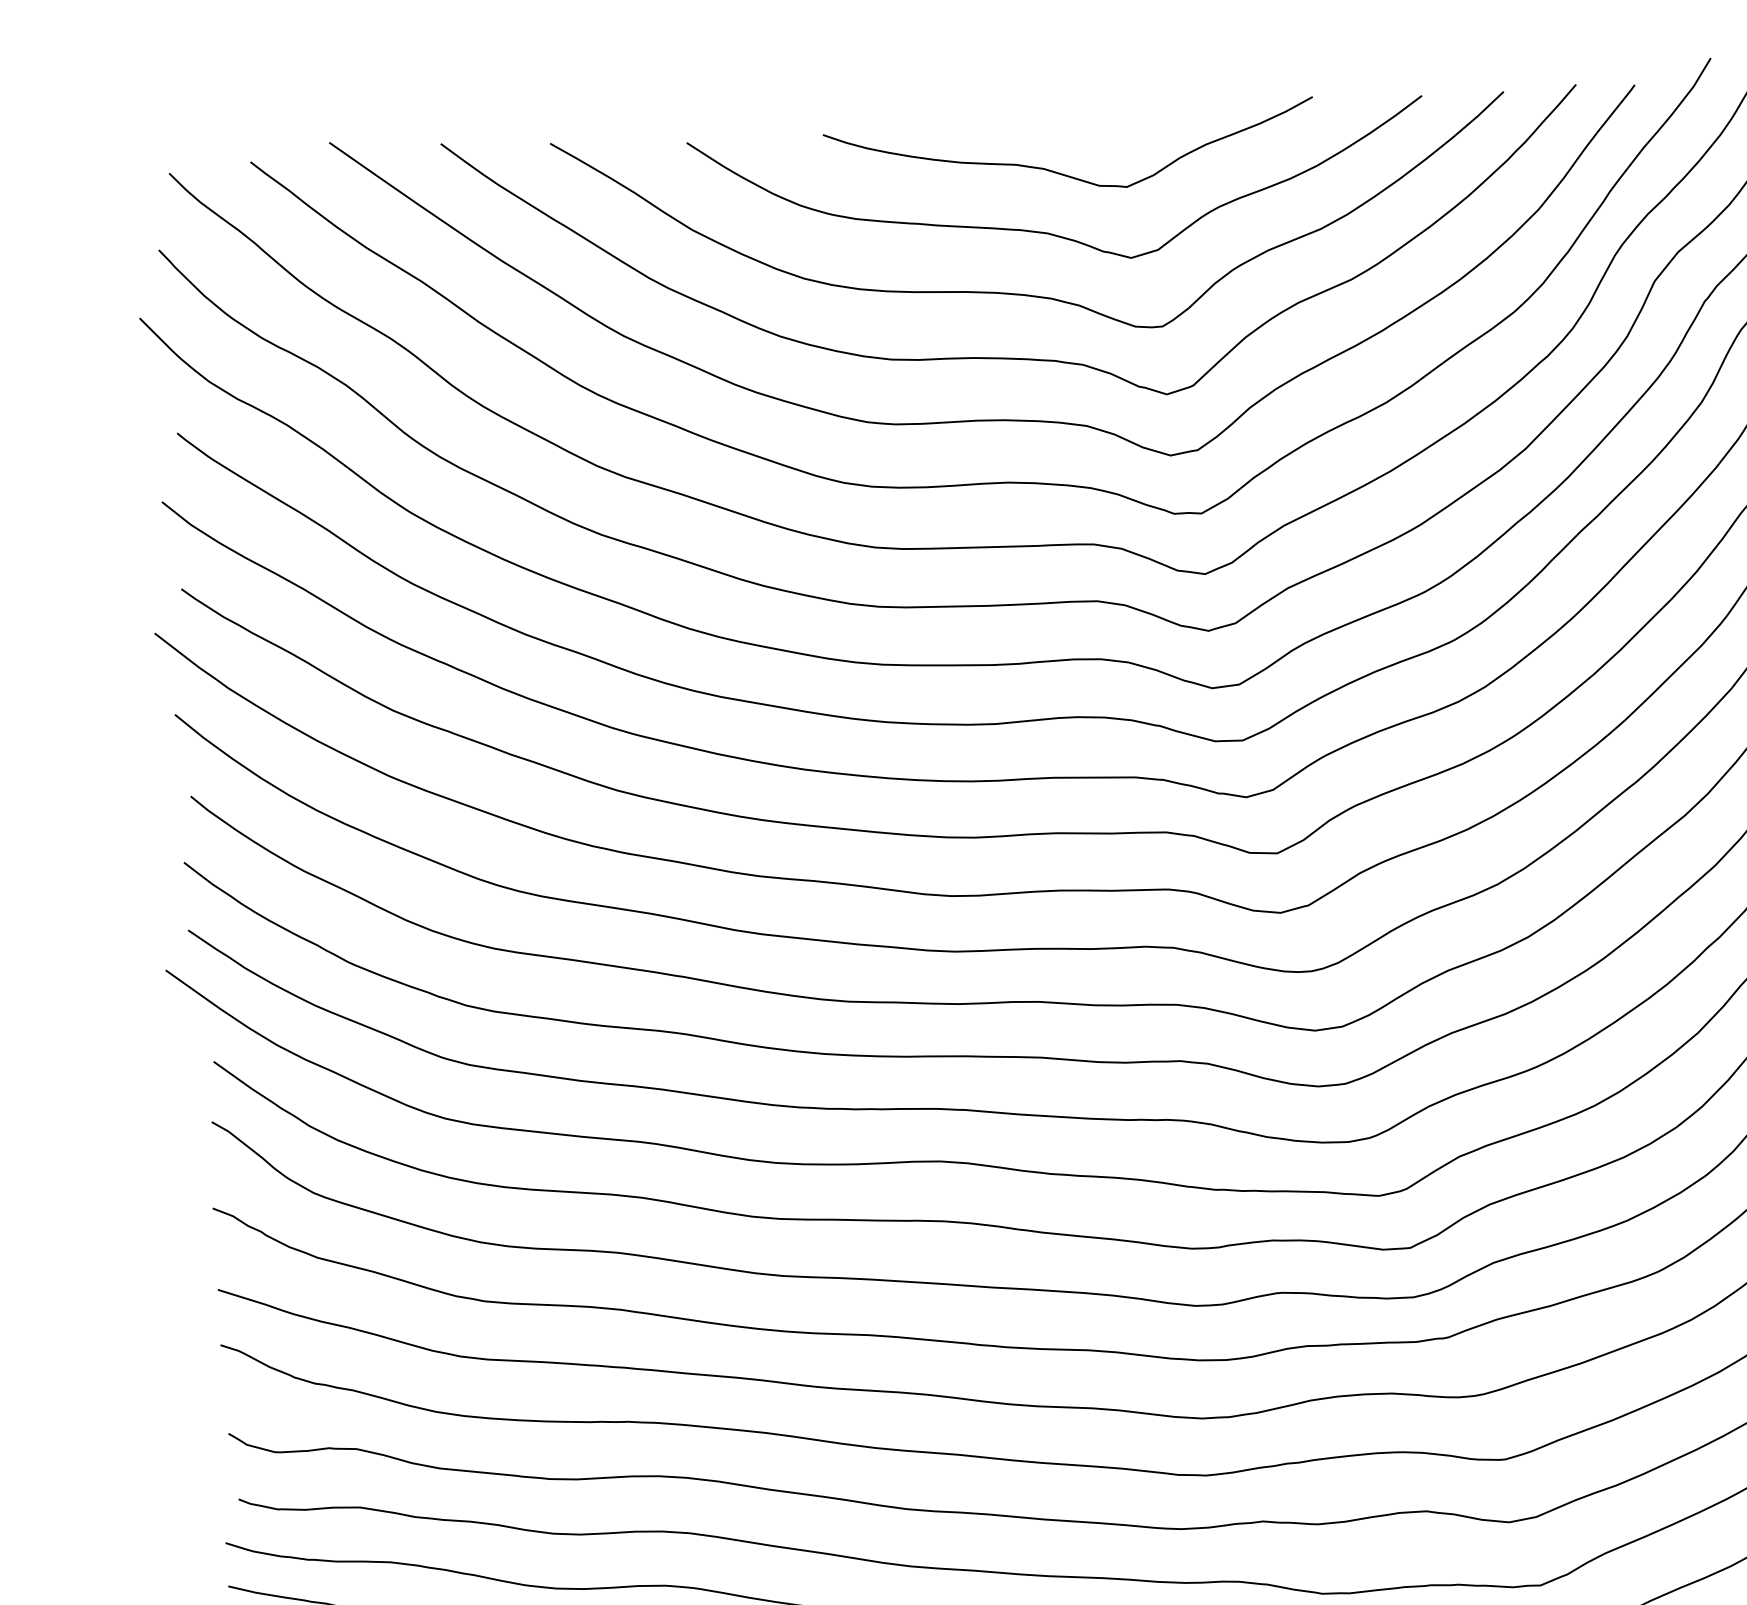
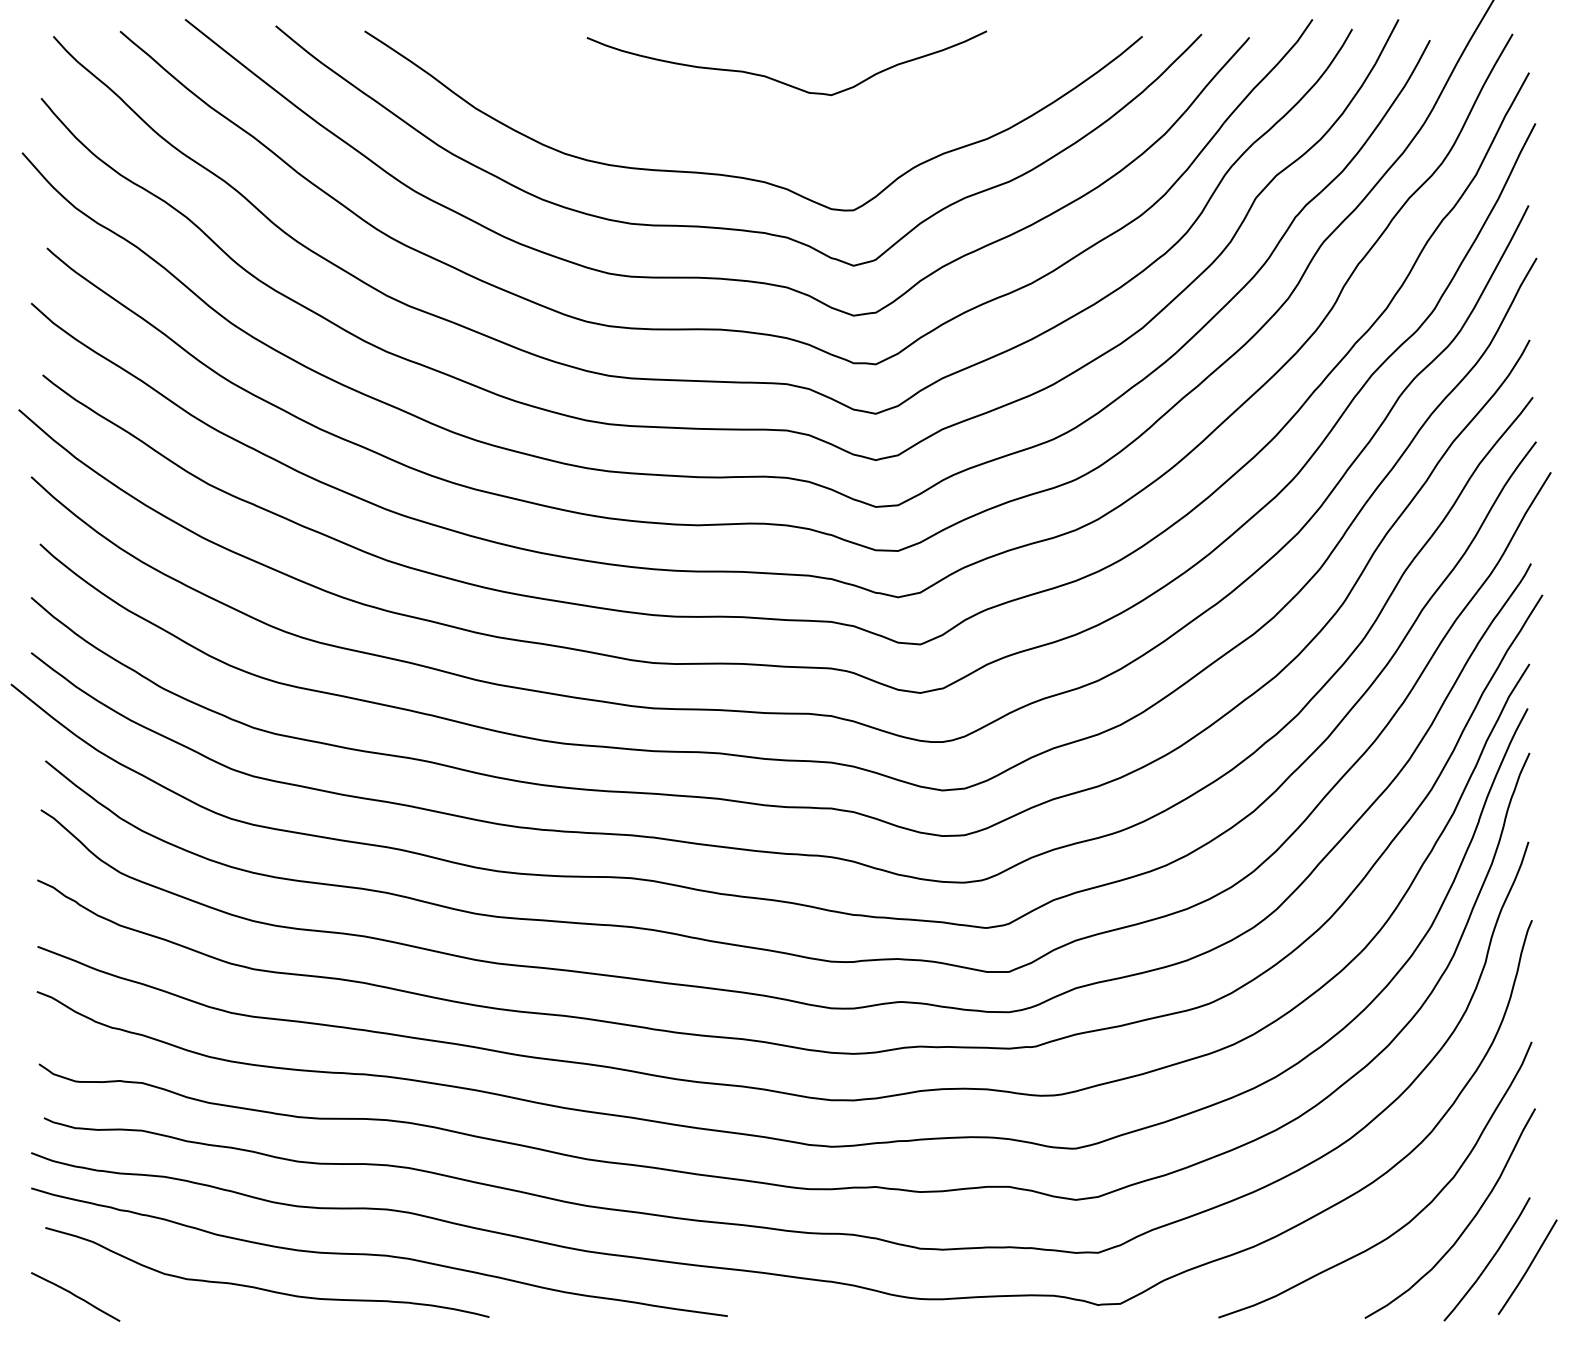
curve: (1046, 231) -> (763, 127), removed

